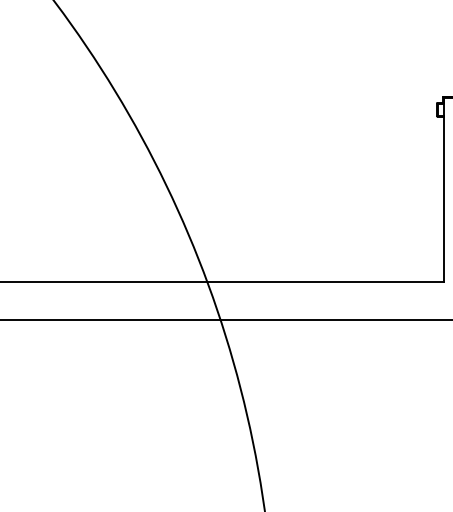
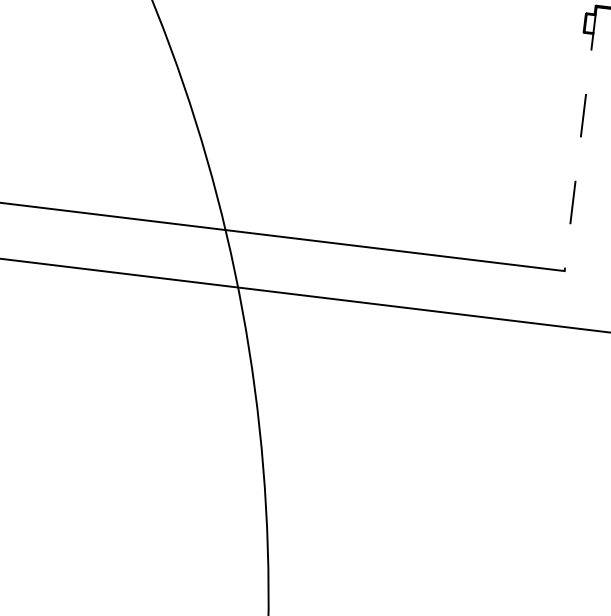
line: (443, 190) -> (580, 139), solid -> dashed

